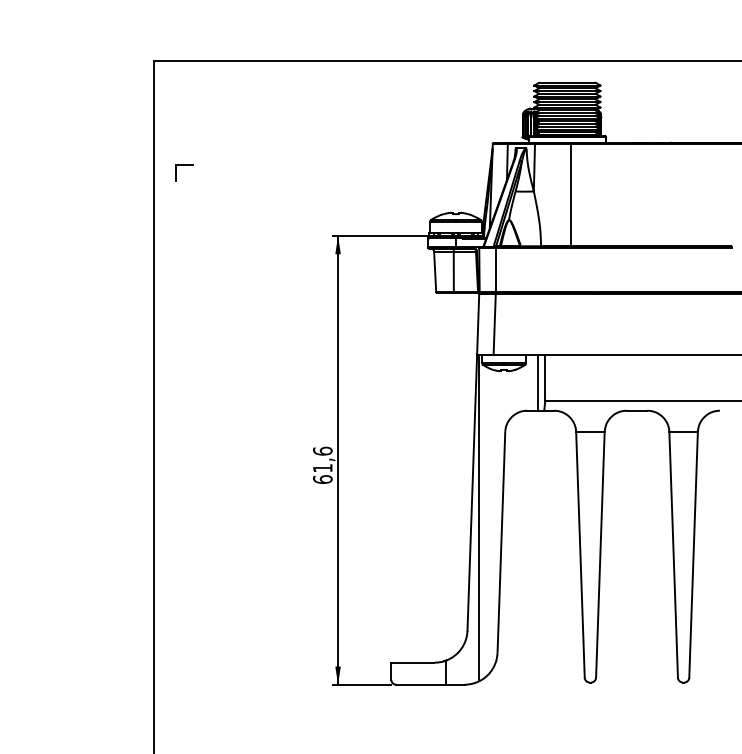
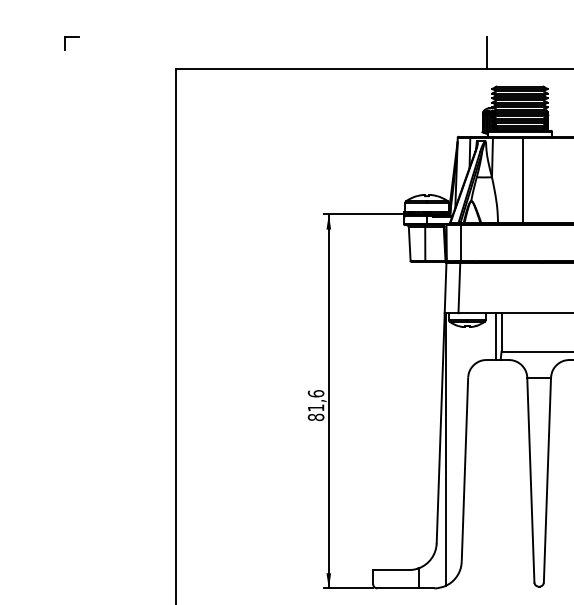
line: (528, 41) -> (487, 52), added
part: (184, 165) -> (72, 37), moved
text: (322, 479) -> (315, 417), 61,6 -> 81,6

